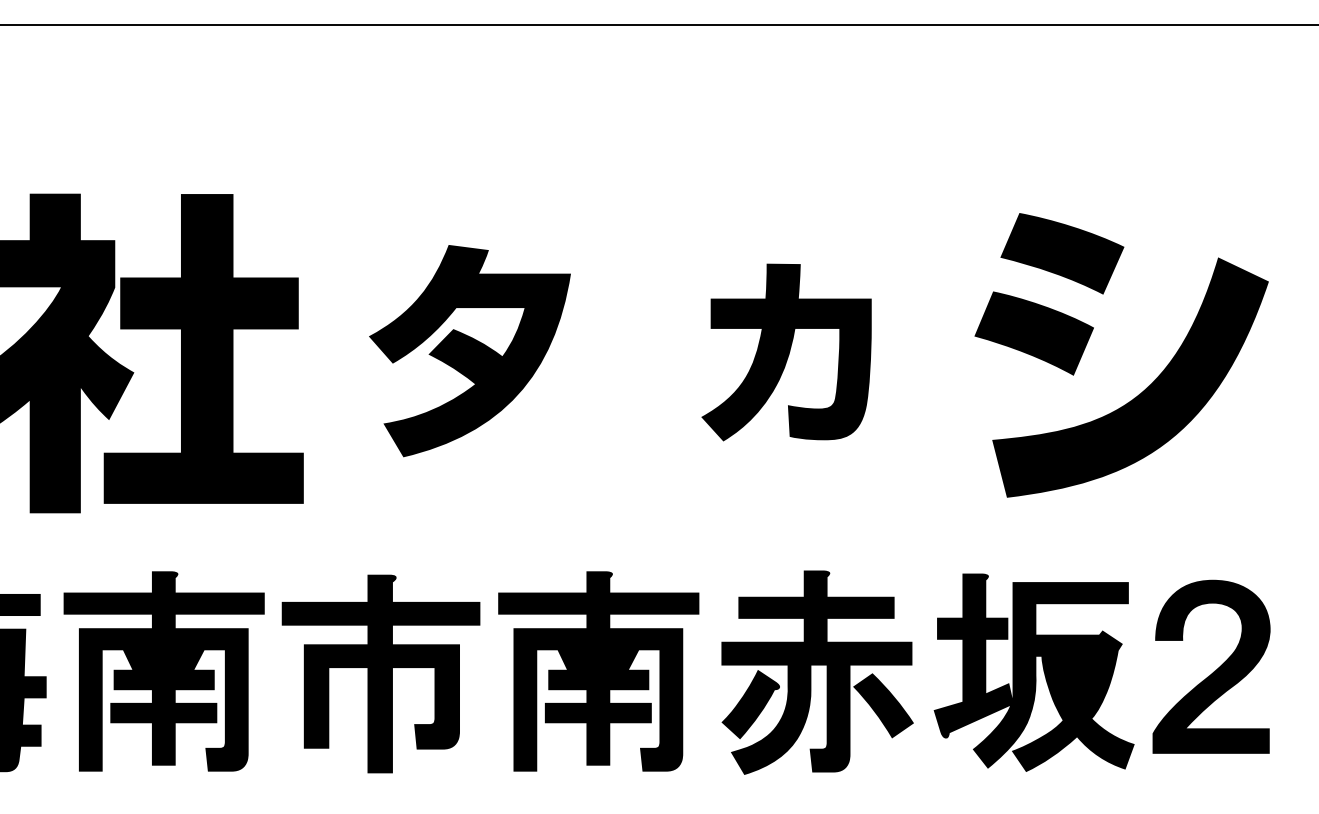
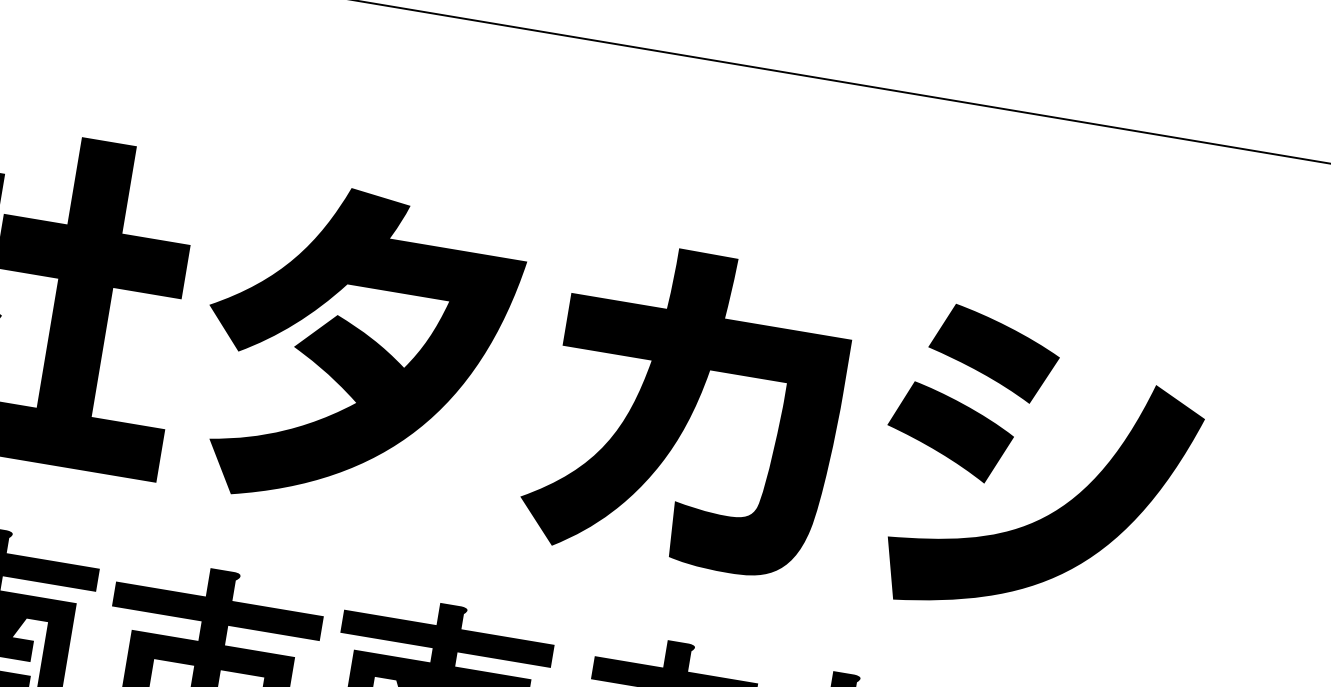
part: (469, 350) -> (356, 351), size x1.43
part: (786, 352) -> (687, 408), size x1.67

